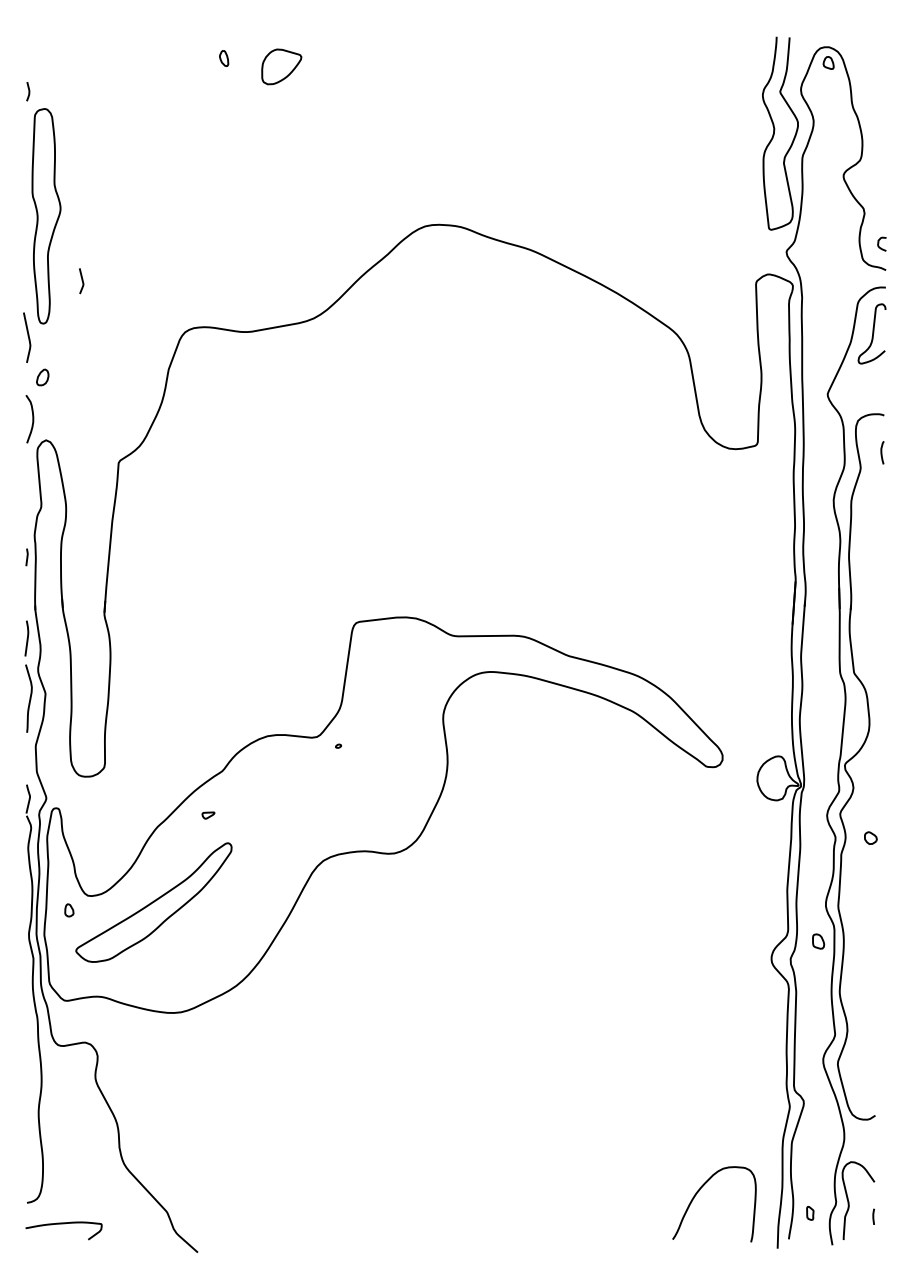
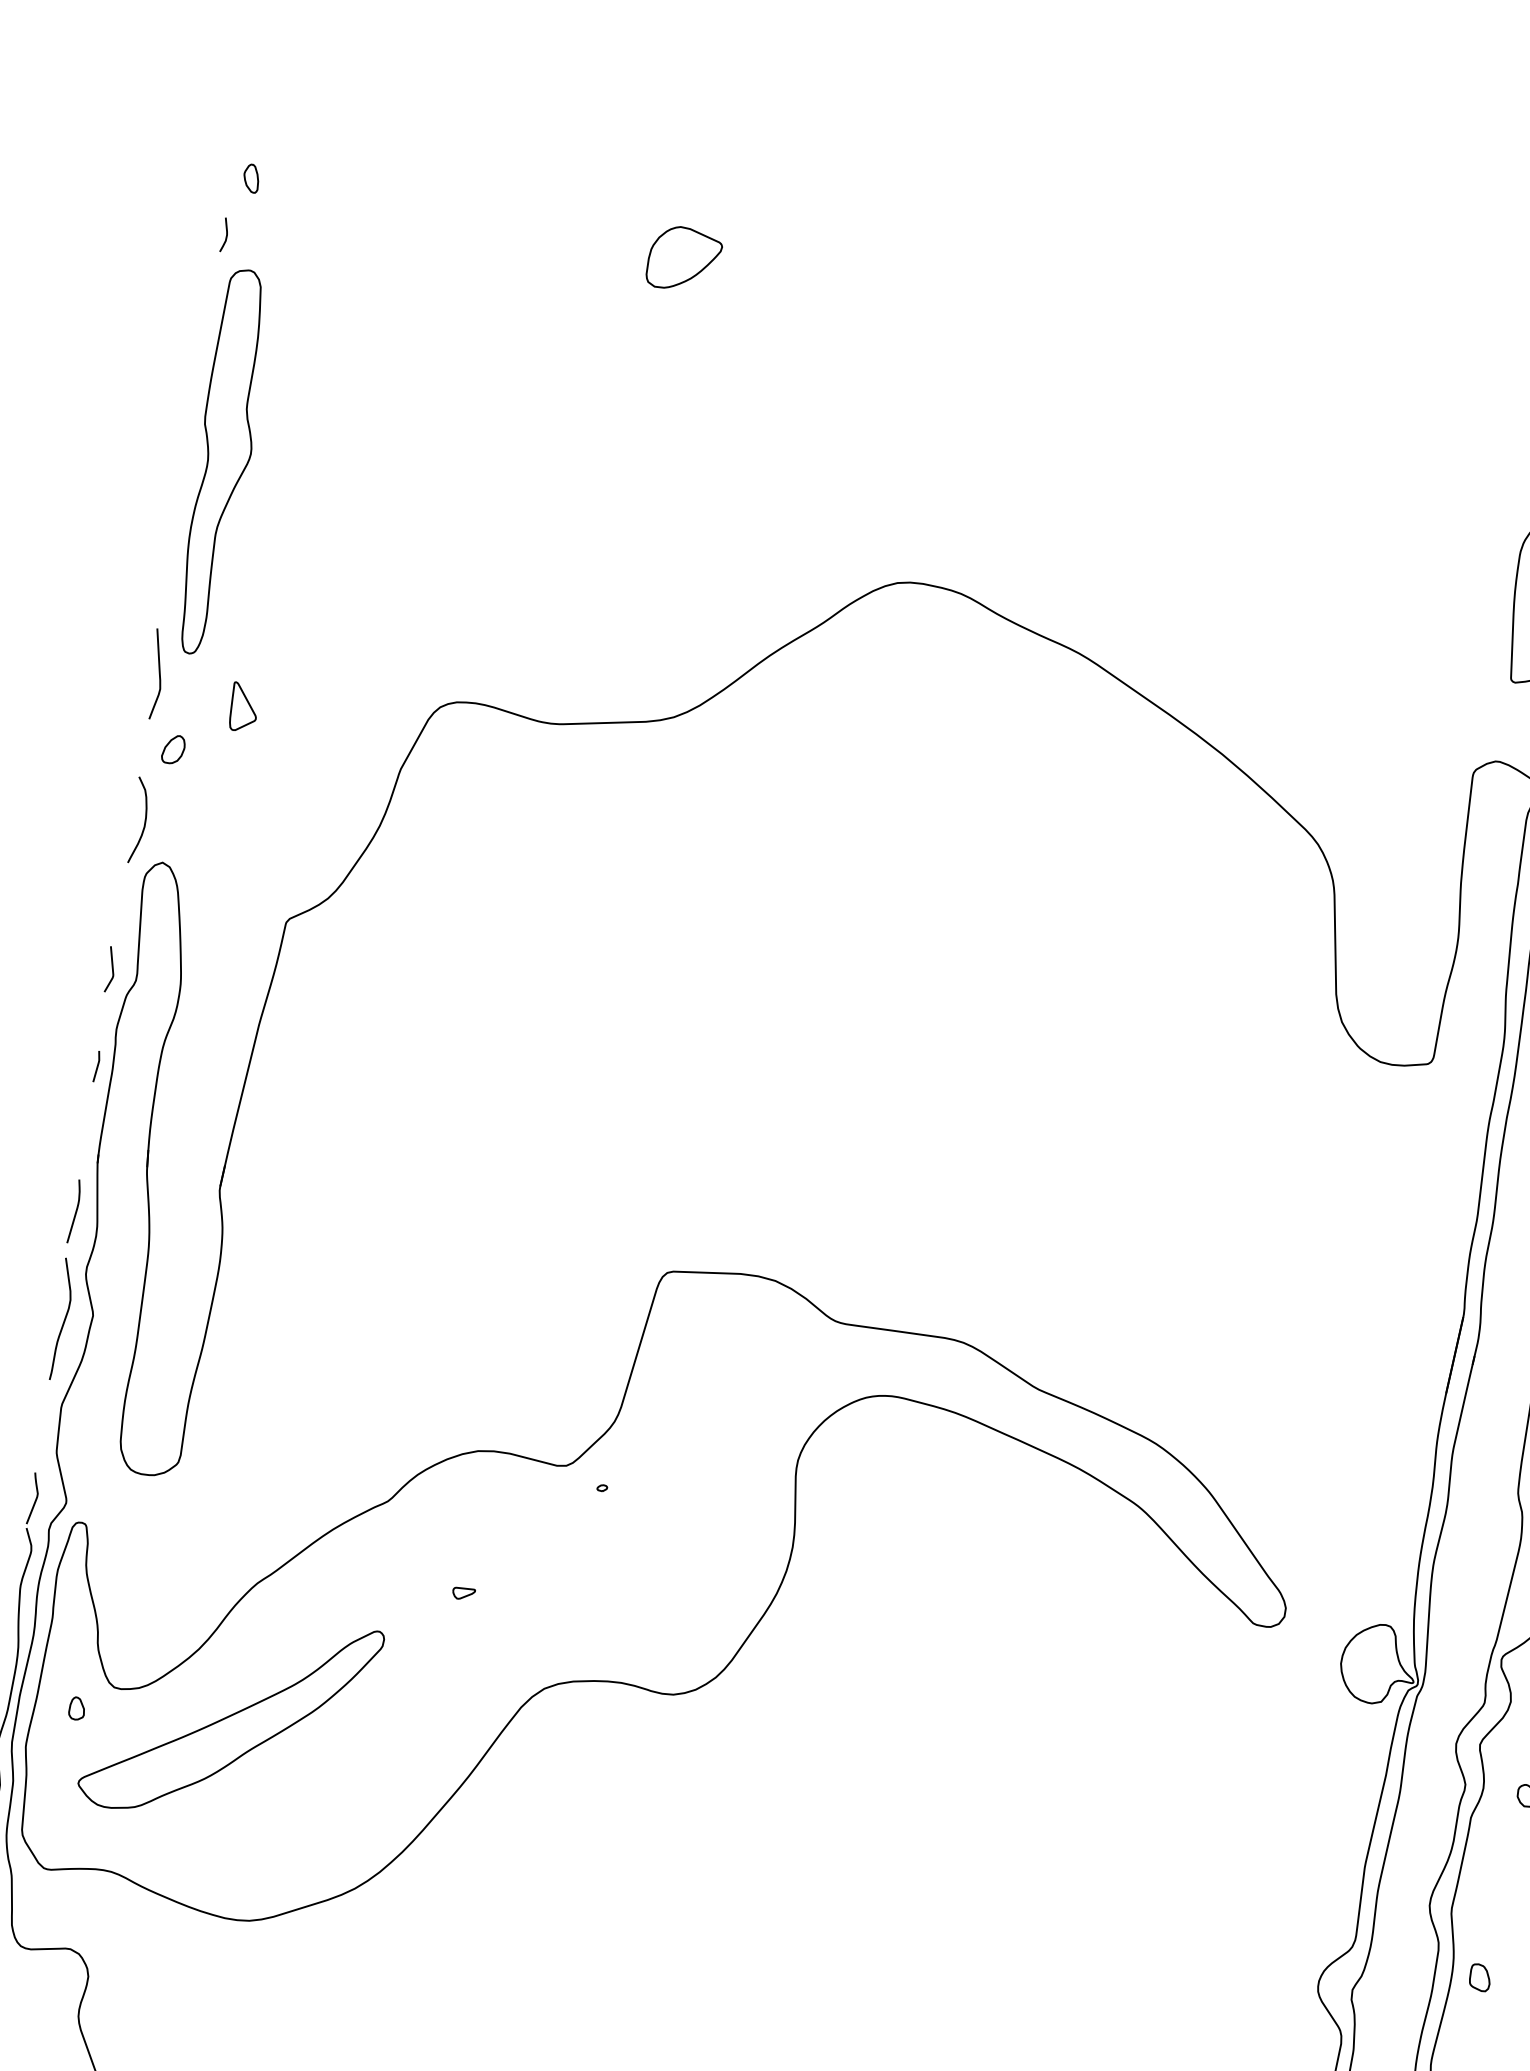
part: (224, 58) -> (252, 178), moved
curve: (81, 280) -> (110, 968), moved
part: (77, 348) -> (243, 707), added
part: (208, 815) -> (463, 1593), moved
part: (818, 941) -> (1480, 1977), moved

